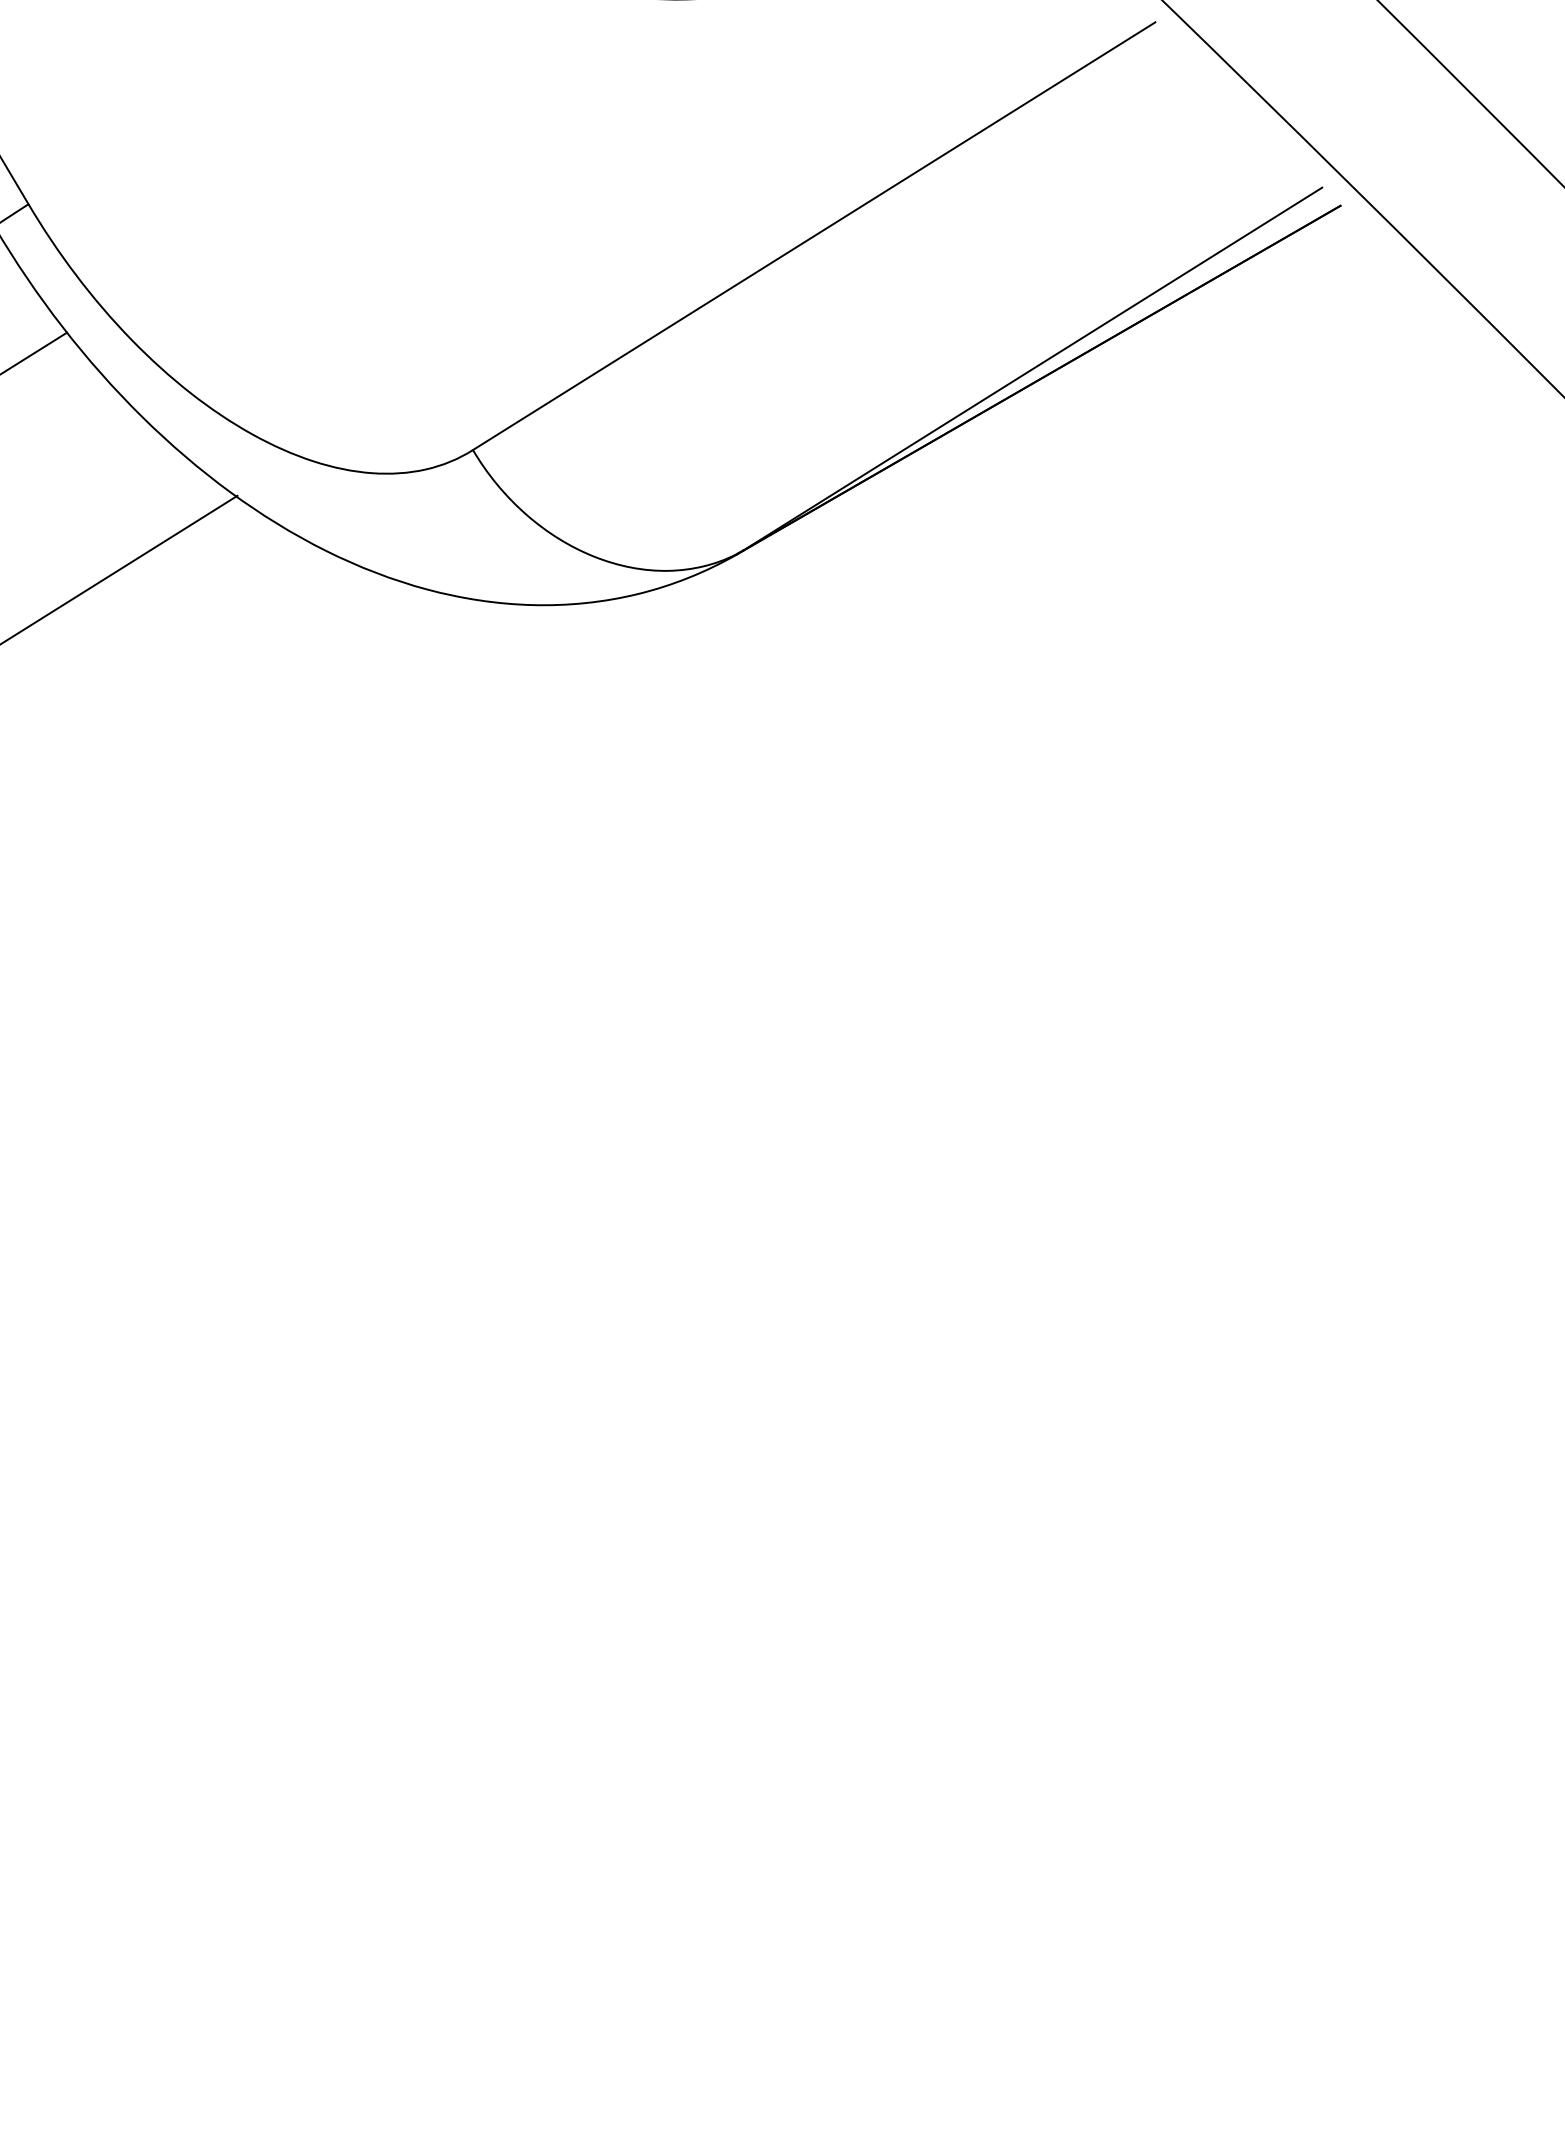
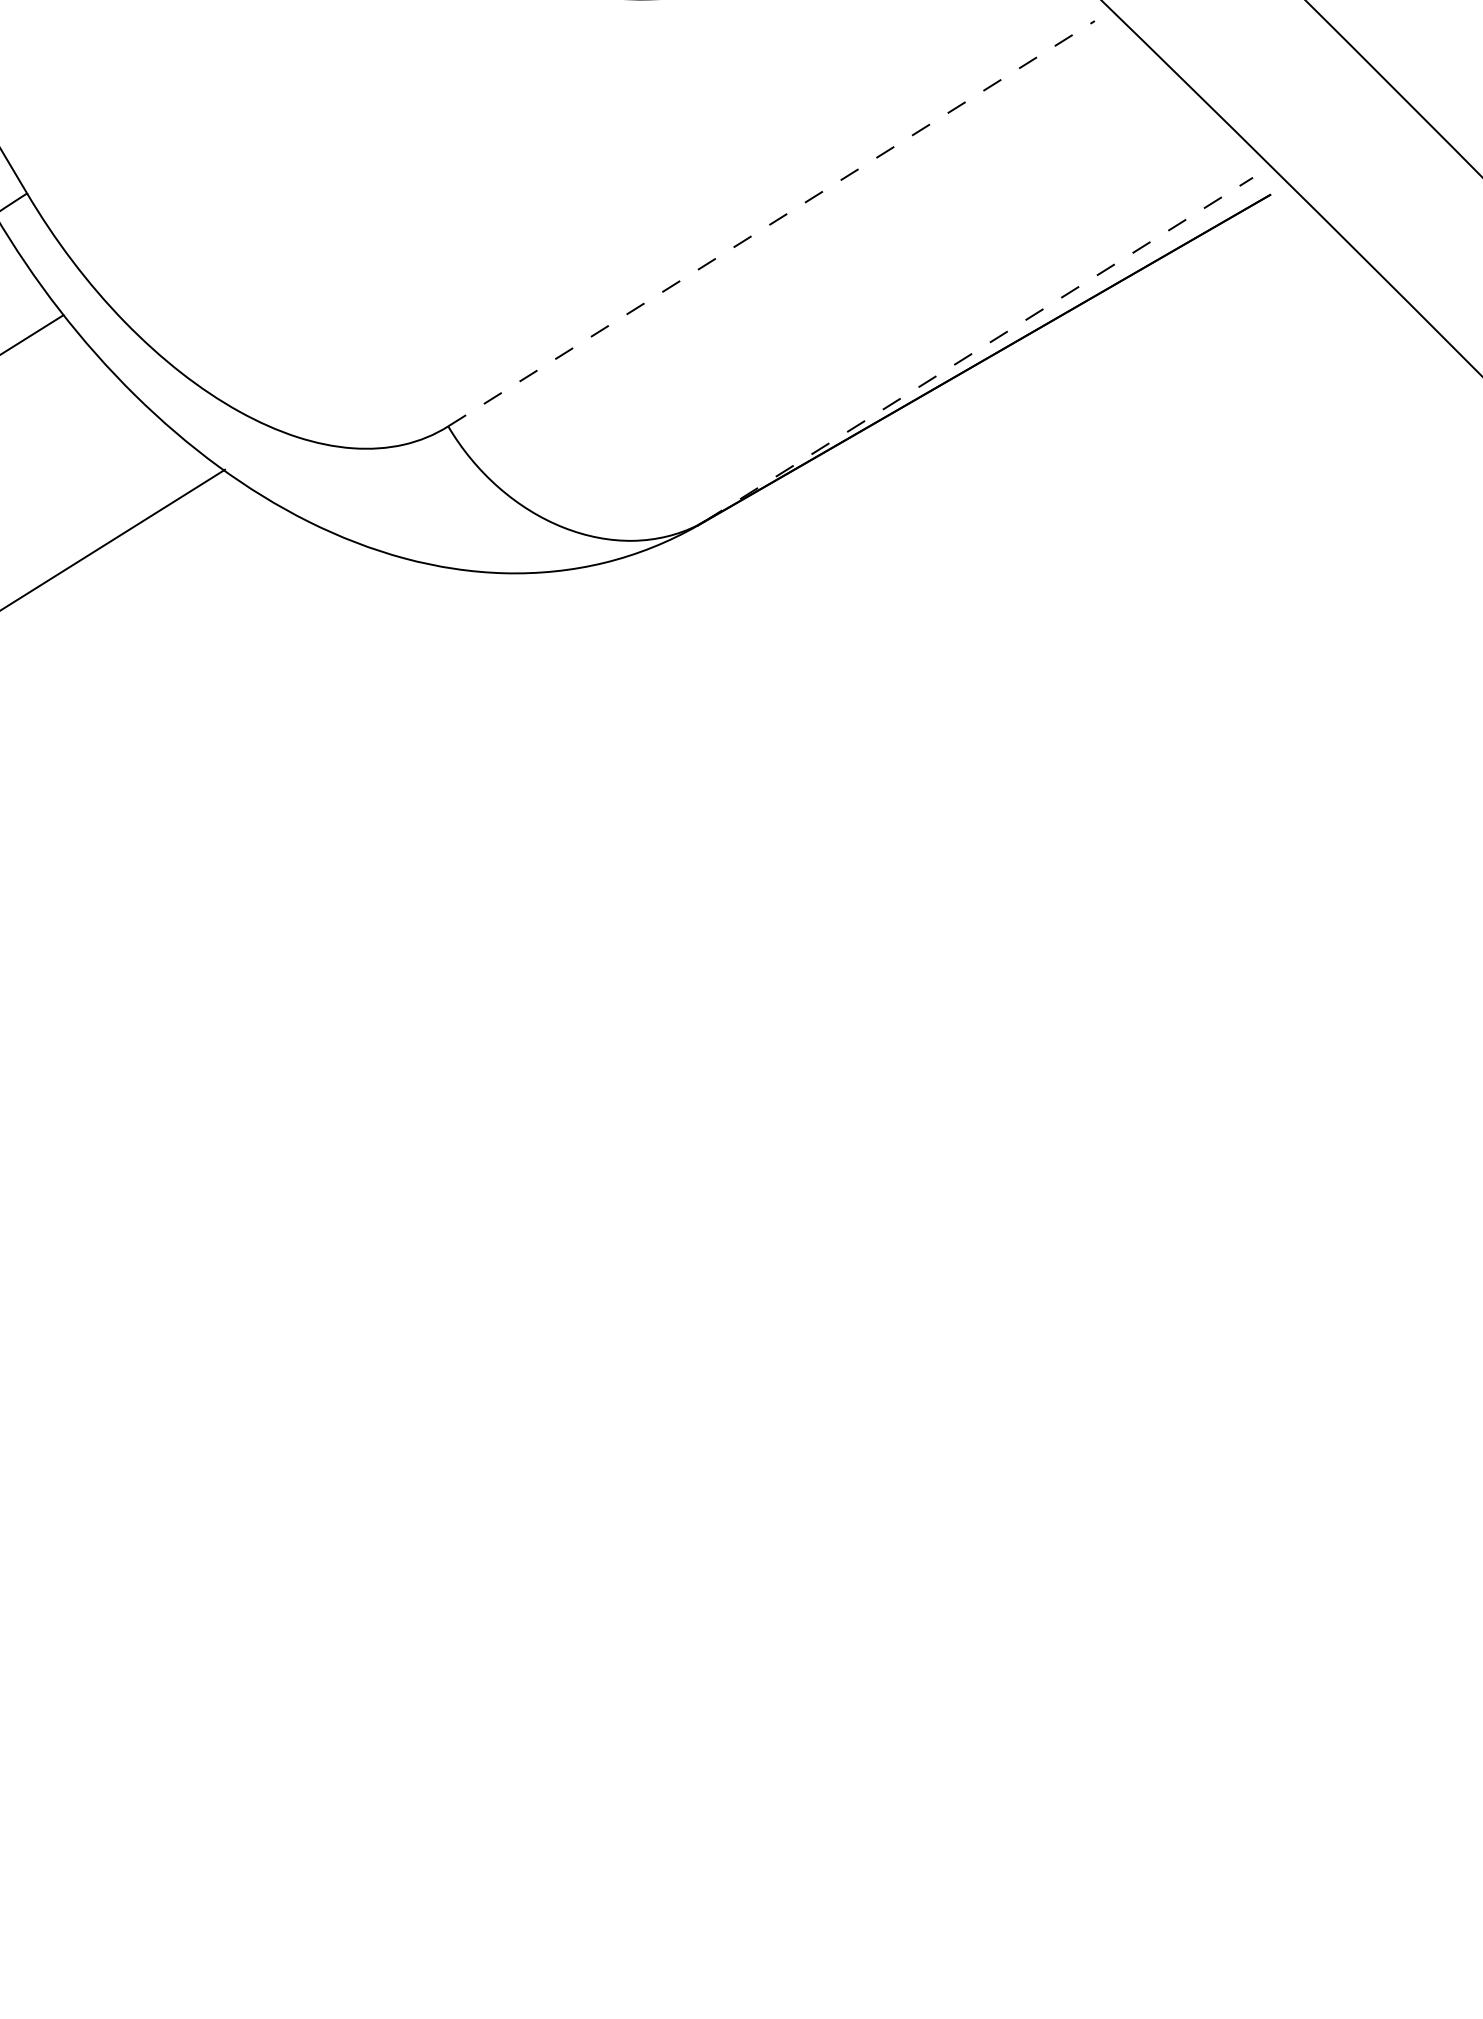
line: (814, 236) -> (771, 224), solid -> dashed
line: (1032, 369) -> (978, 350), solid -> dashed

